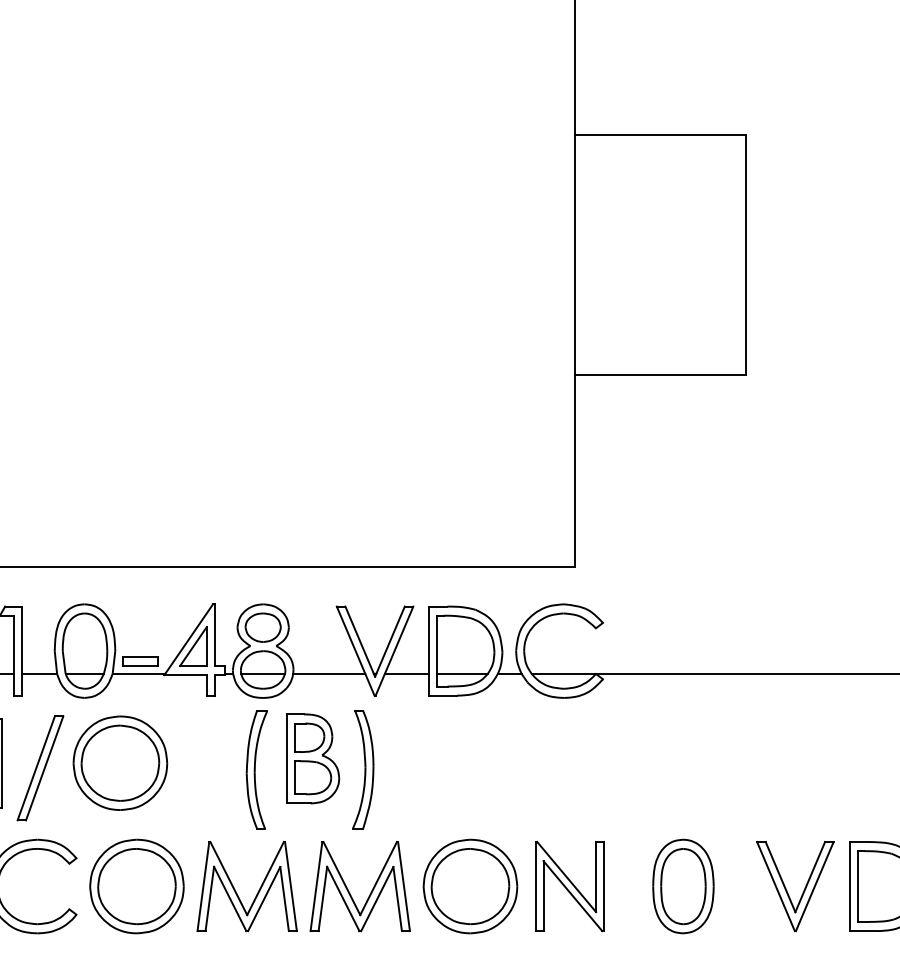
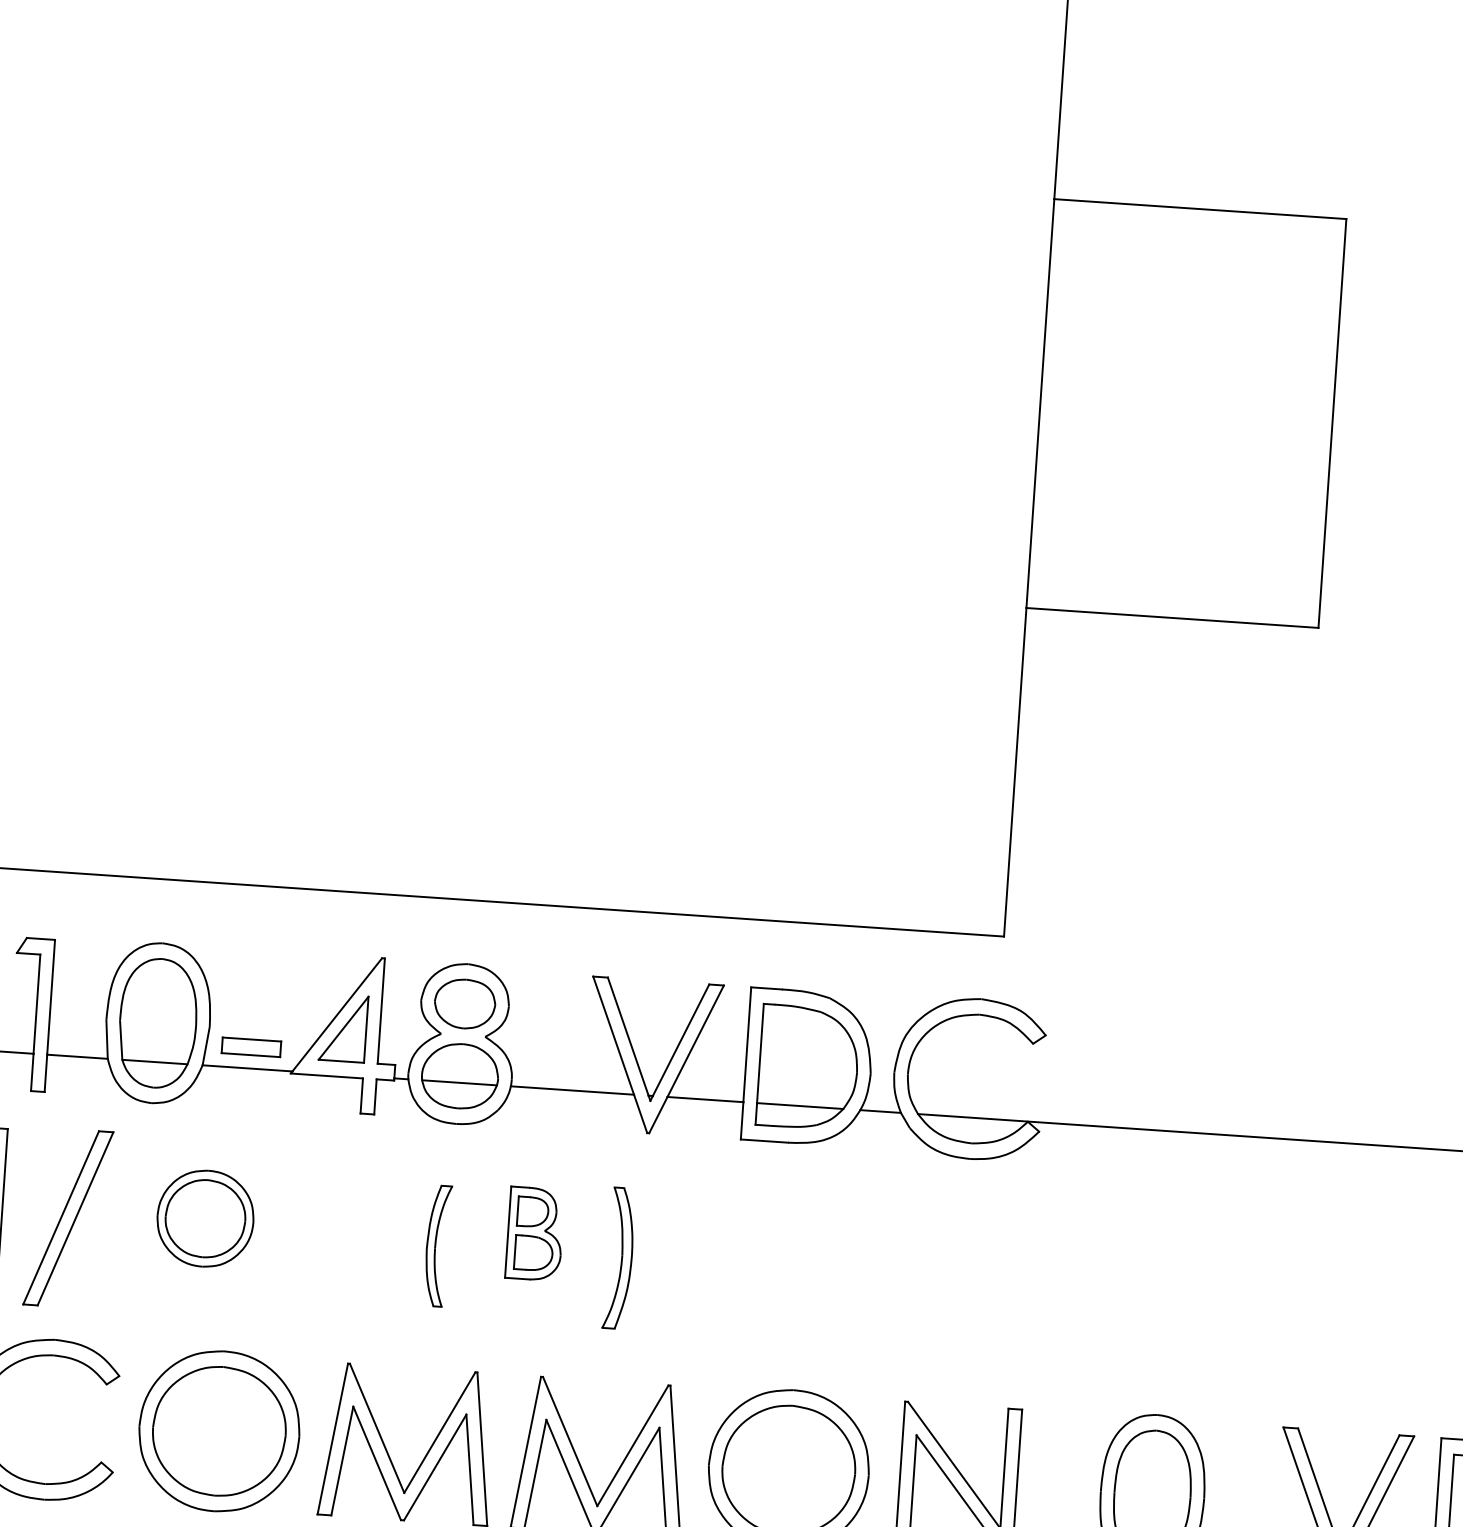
part: (313, 758) -> (535, 1233), size x0.6
part: (120, 762) -> (205, 1217), size x0.6
part: (256, 769) -> (437, 1245), size x0.6
part: (363, 769) -> (619, 1257), size x0.7

